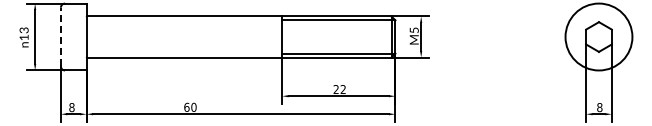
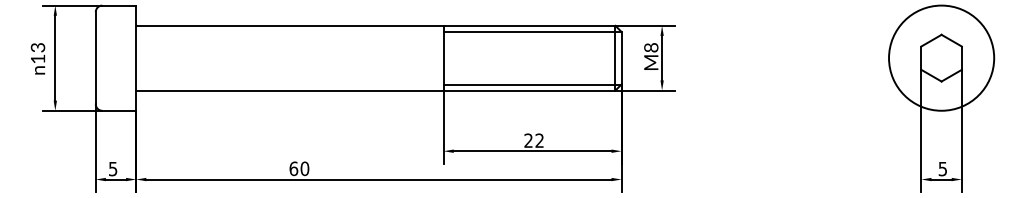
text: (413, 30) -> (650, 47), M5 -> M8
line: (60, 36) -> (95, 57), dashed -> solid
text: (71, 107) -> (112, 168), 8 -> 5
text: (599, 107) -> (942, 168), 8 -> 5

